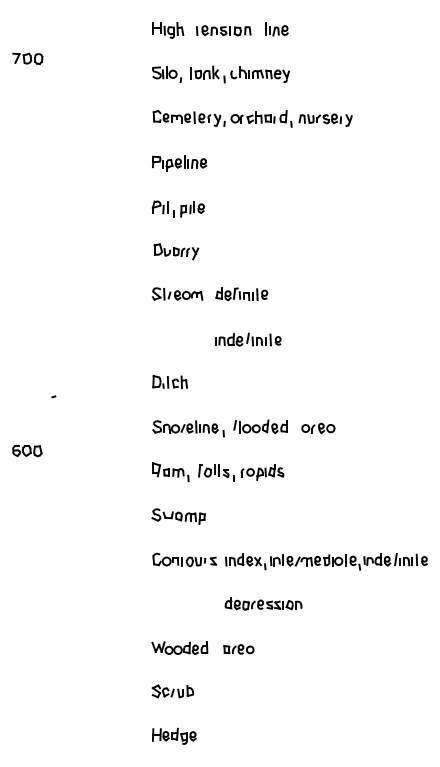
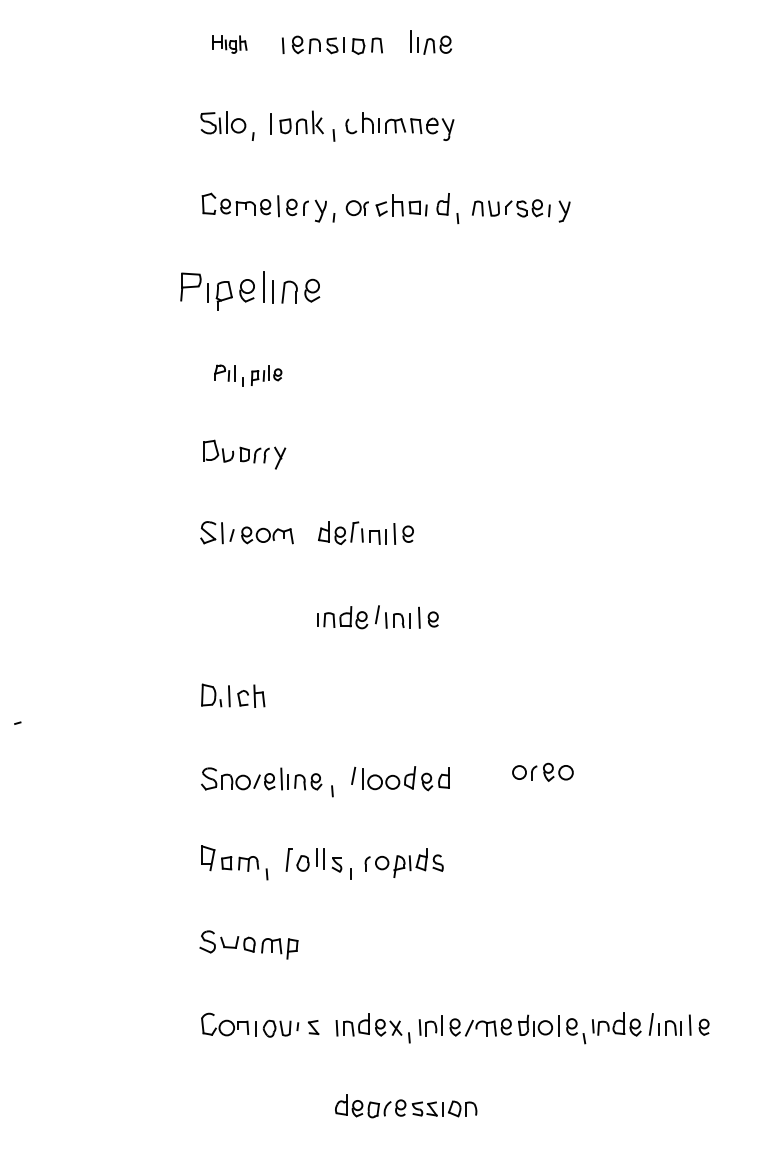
part: (168, 30) -> (230, 44), size x0.6
part: (179, 163) -> (250, 291), size x1.4
part: (177, 208) -> (246, 374), size x0.7
part: (318, 428) -> (543, 772), moved

